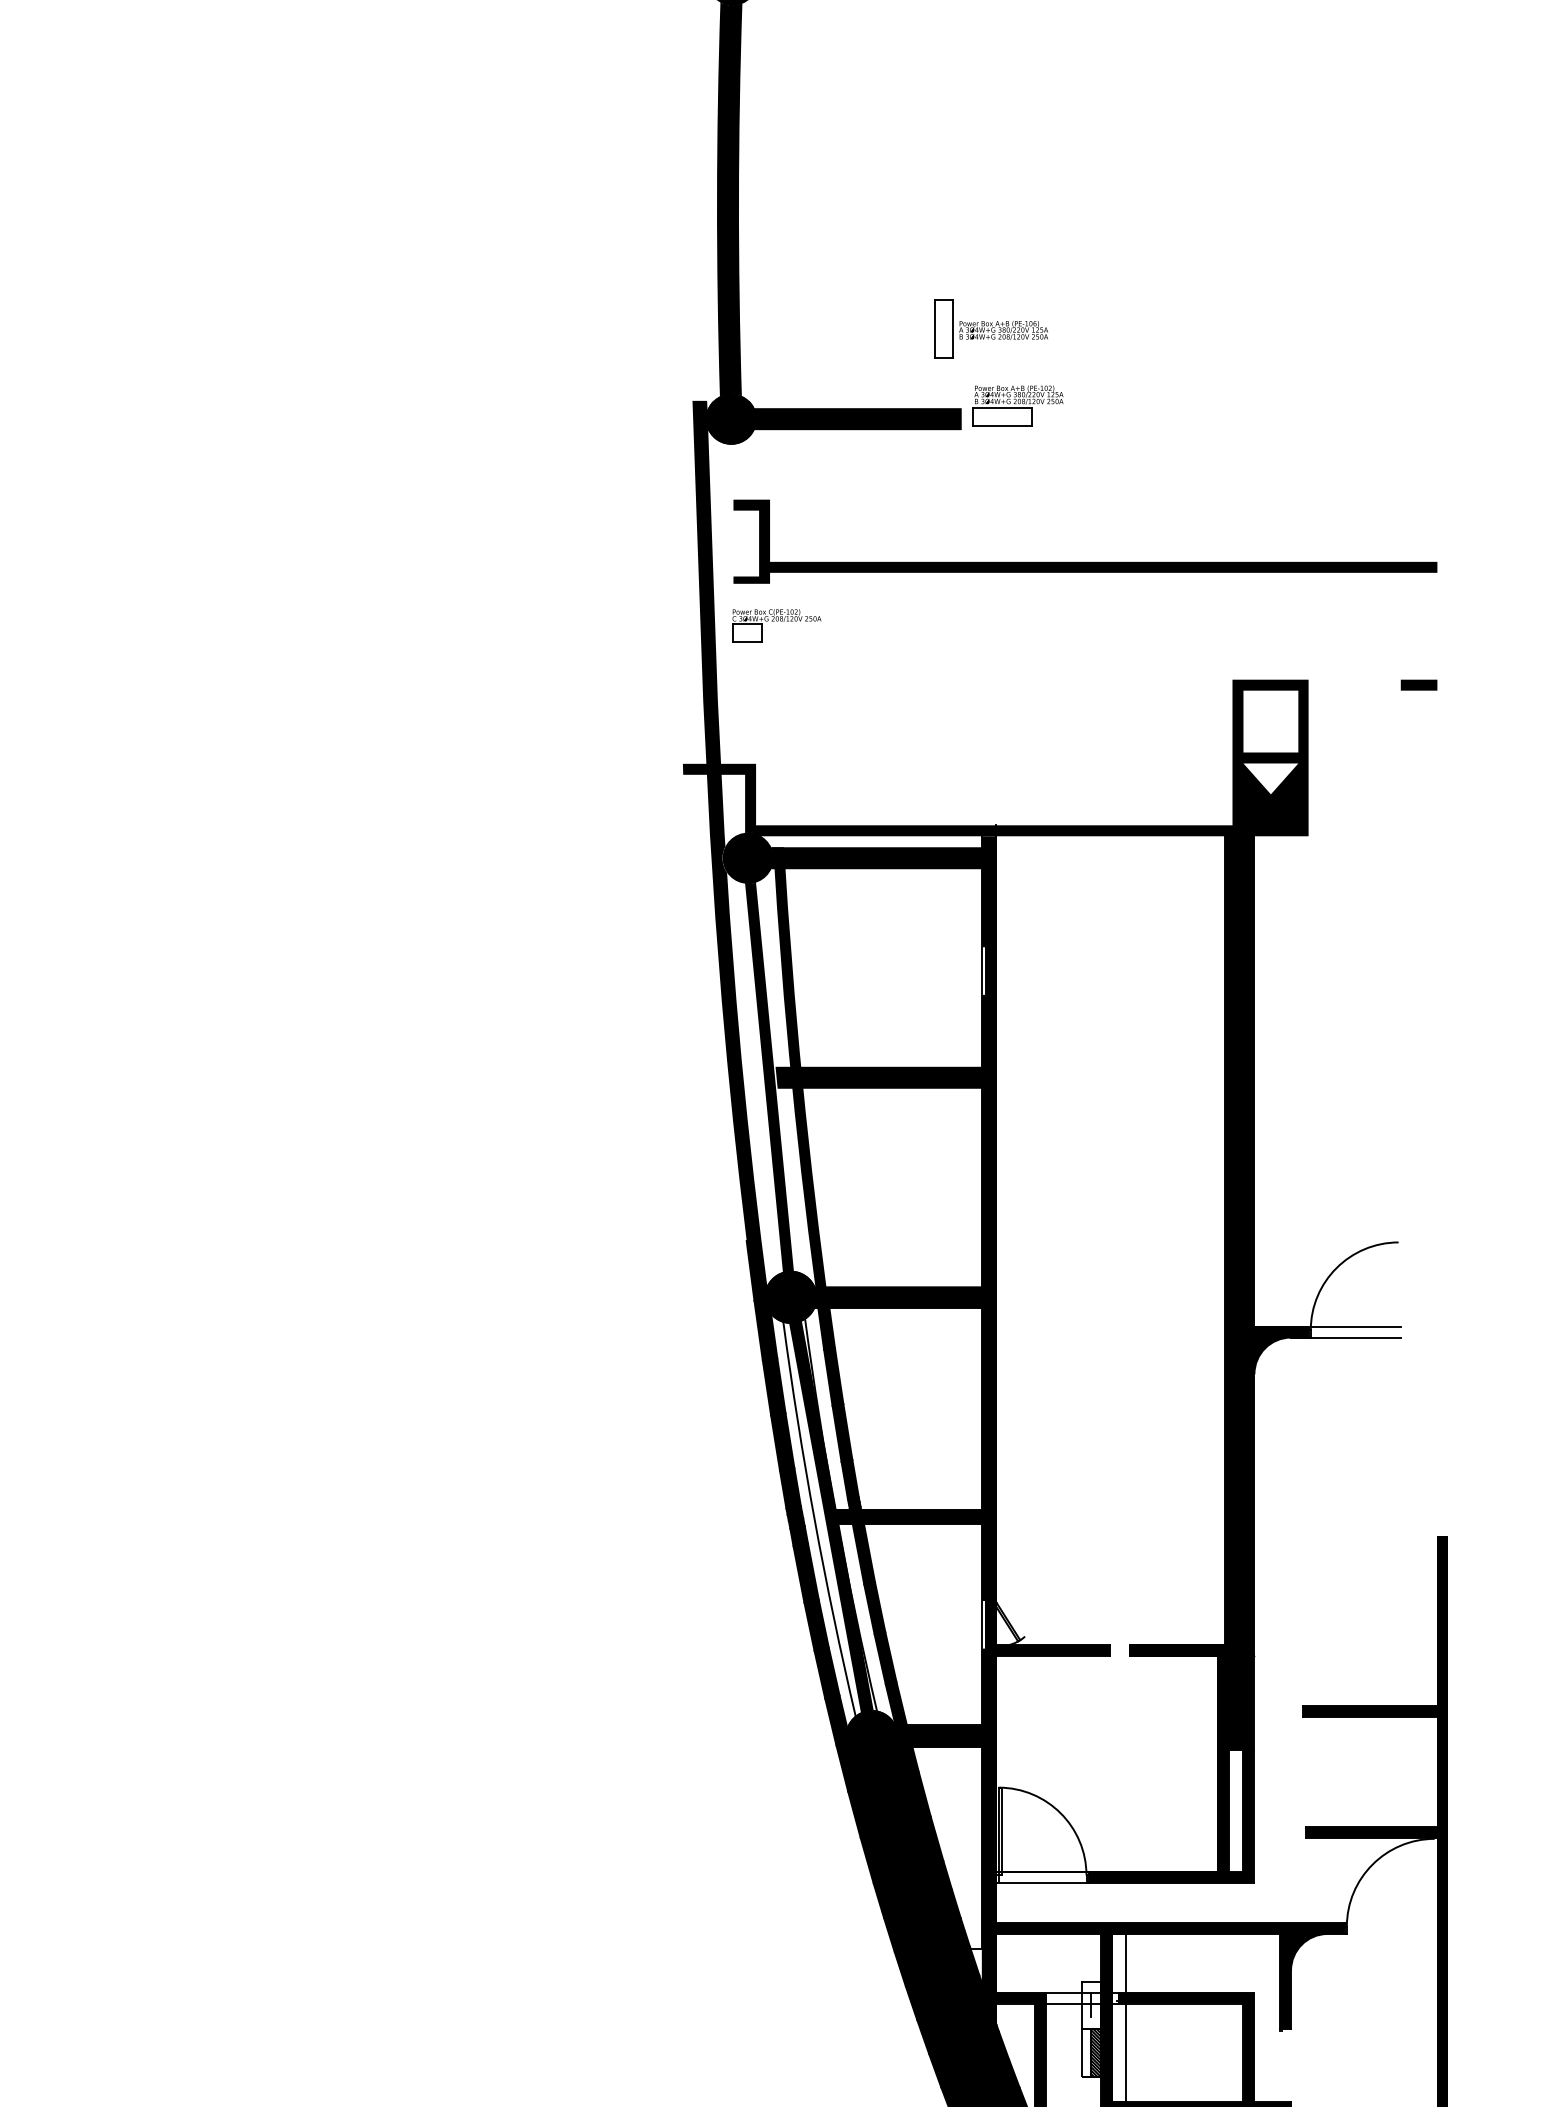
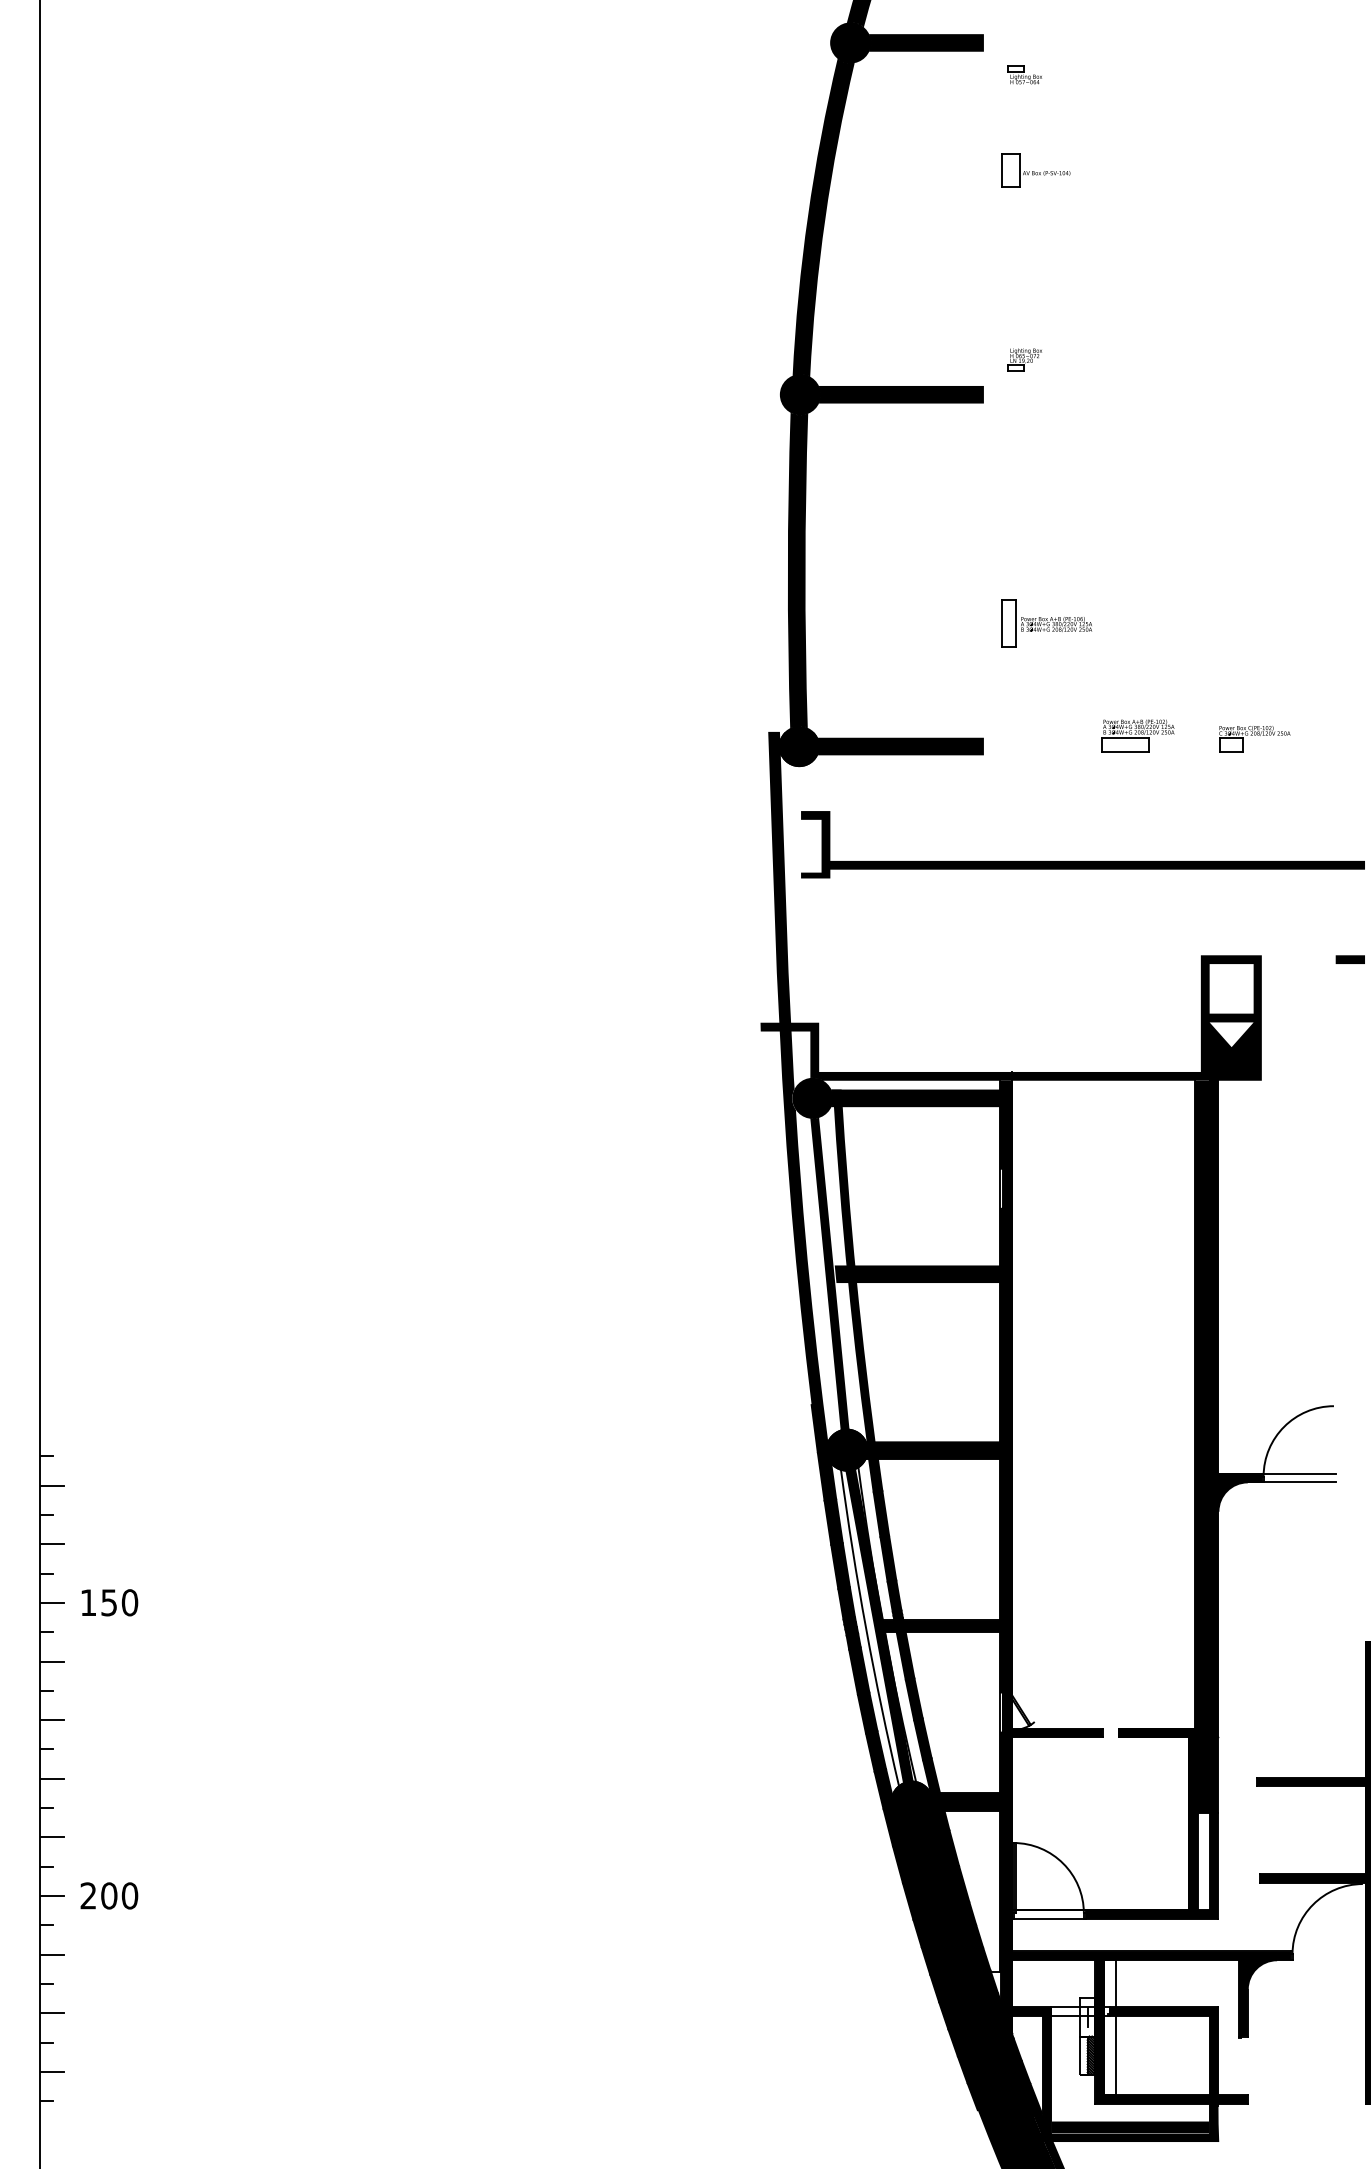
part: (991, 329) -> (1046, 623), moved
part: (1017, 405) -> (1137, 735), moved
part: (776, 626) -> (1254, 739), moved

